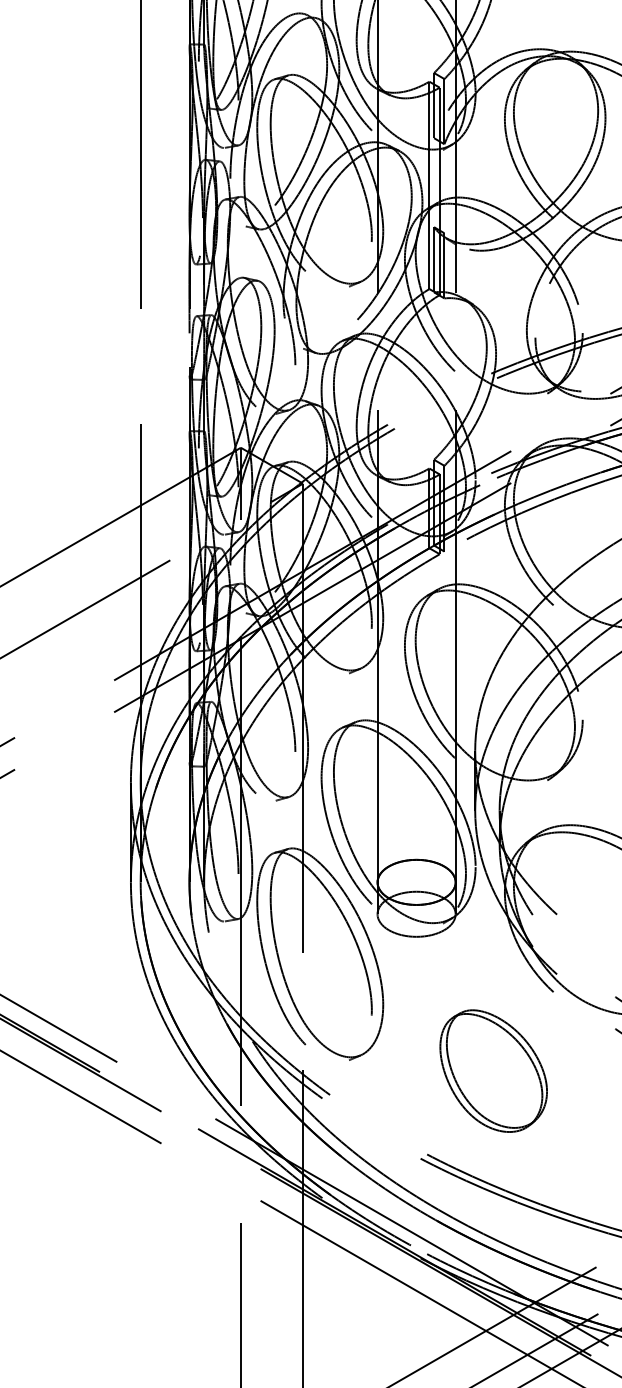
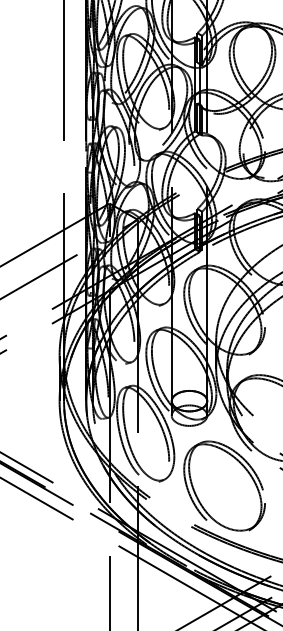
part: (493, 1067) -> (224, 485), size x1.67

